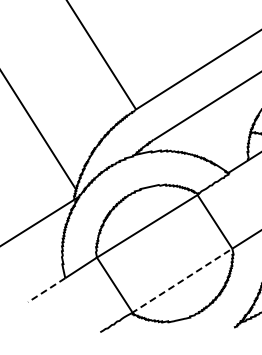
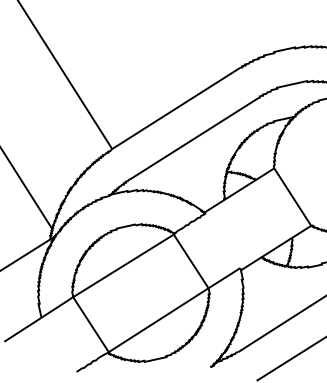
line: (182, 280) -> (158, 320), dashed -> solid
line: (46, 290) -> (22, 330), dashed -> solid

